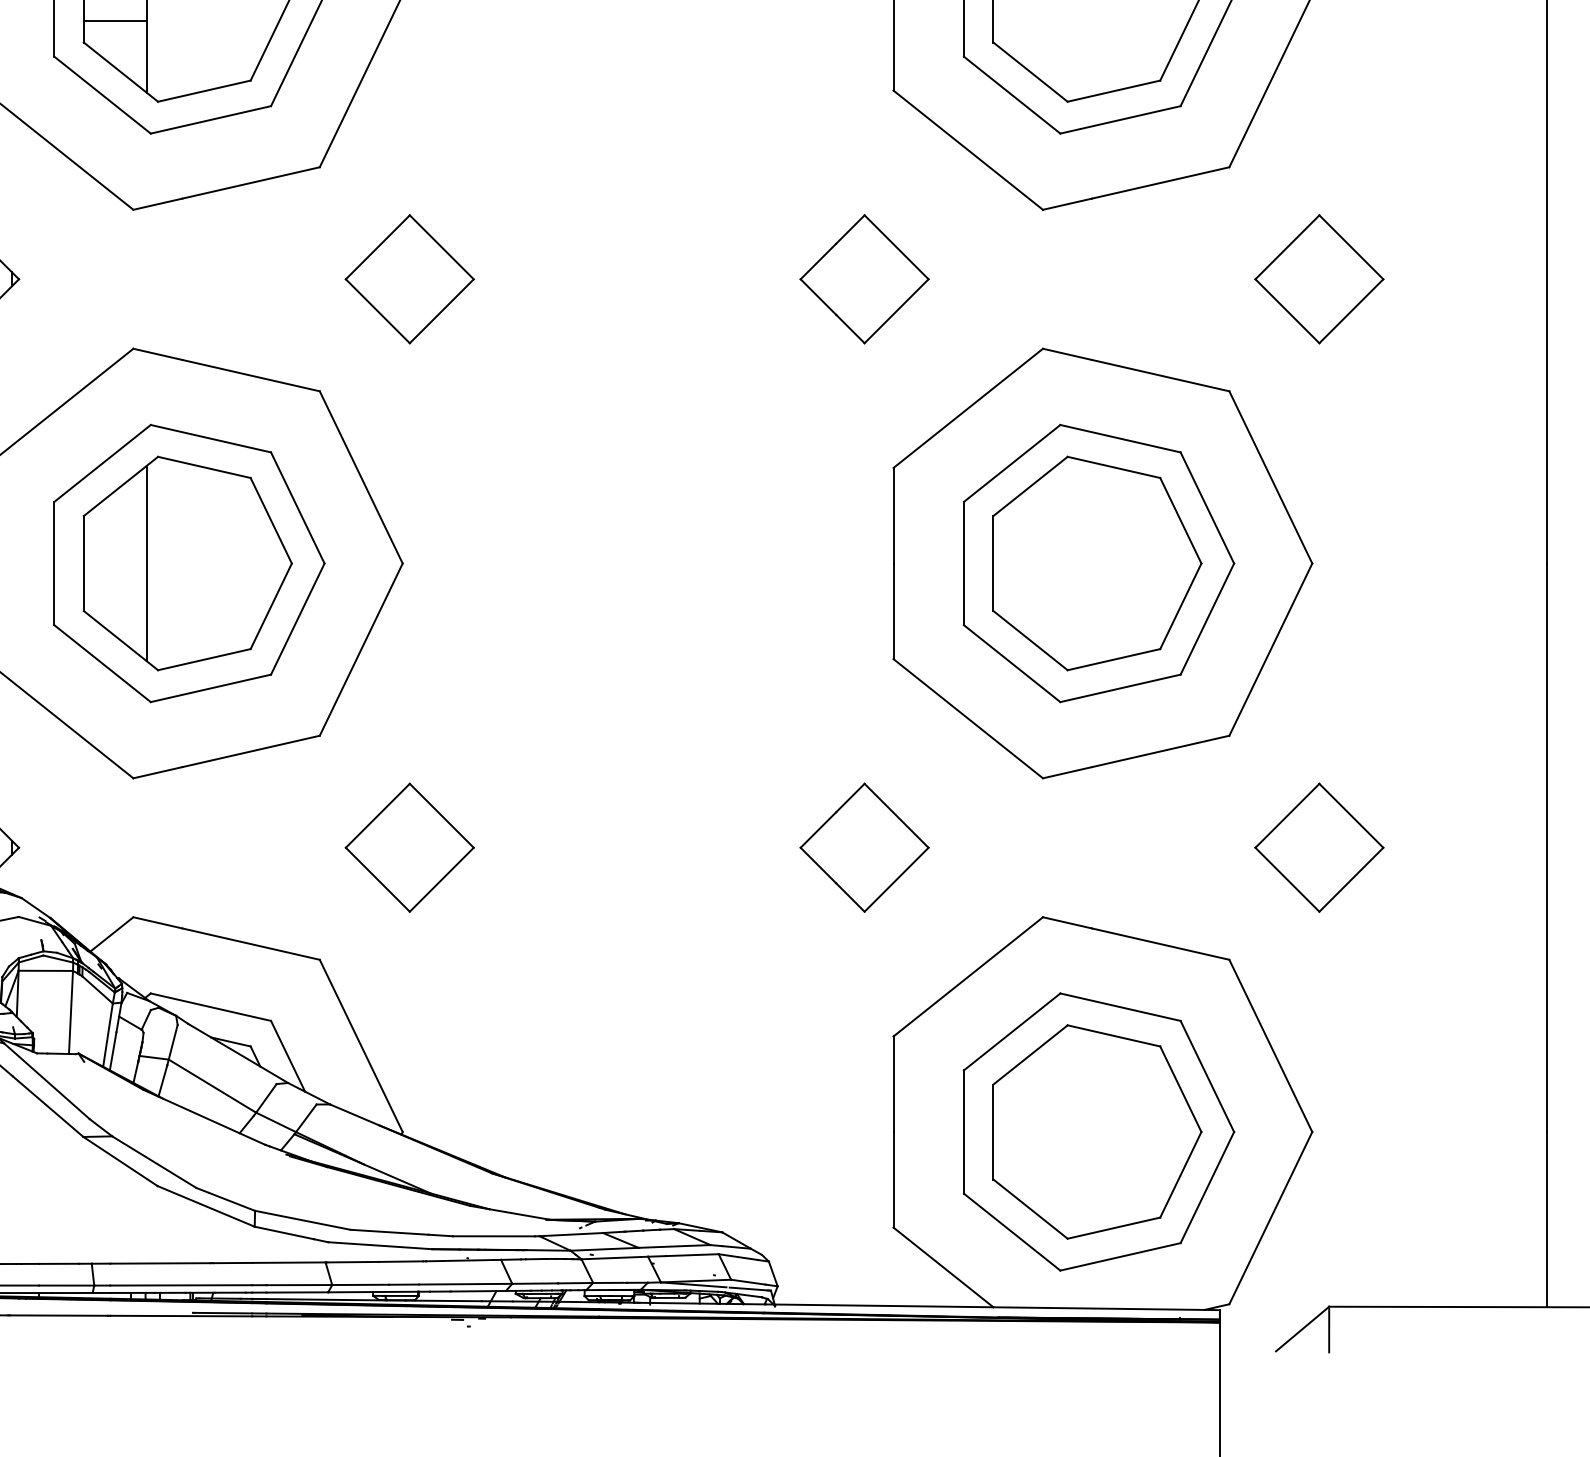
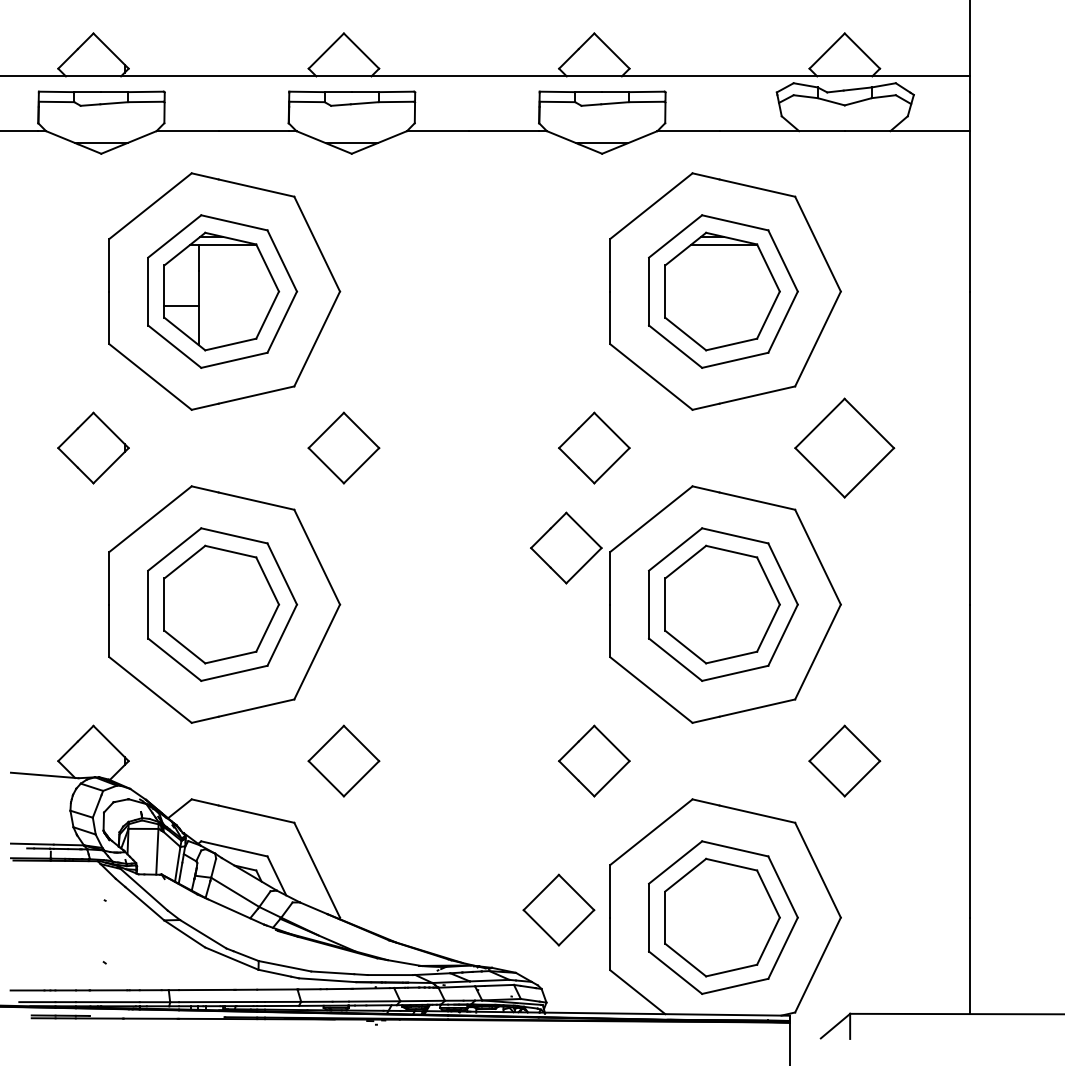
part: (1318, 278) -> (844, 447), size x1.4
part: (814, 459) -> (566, 547), added
line: (147, 563) -> (199, 604), removed
part: (799, 1117) -> (558, 909), added

